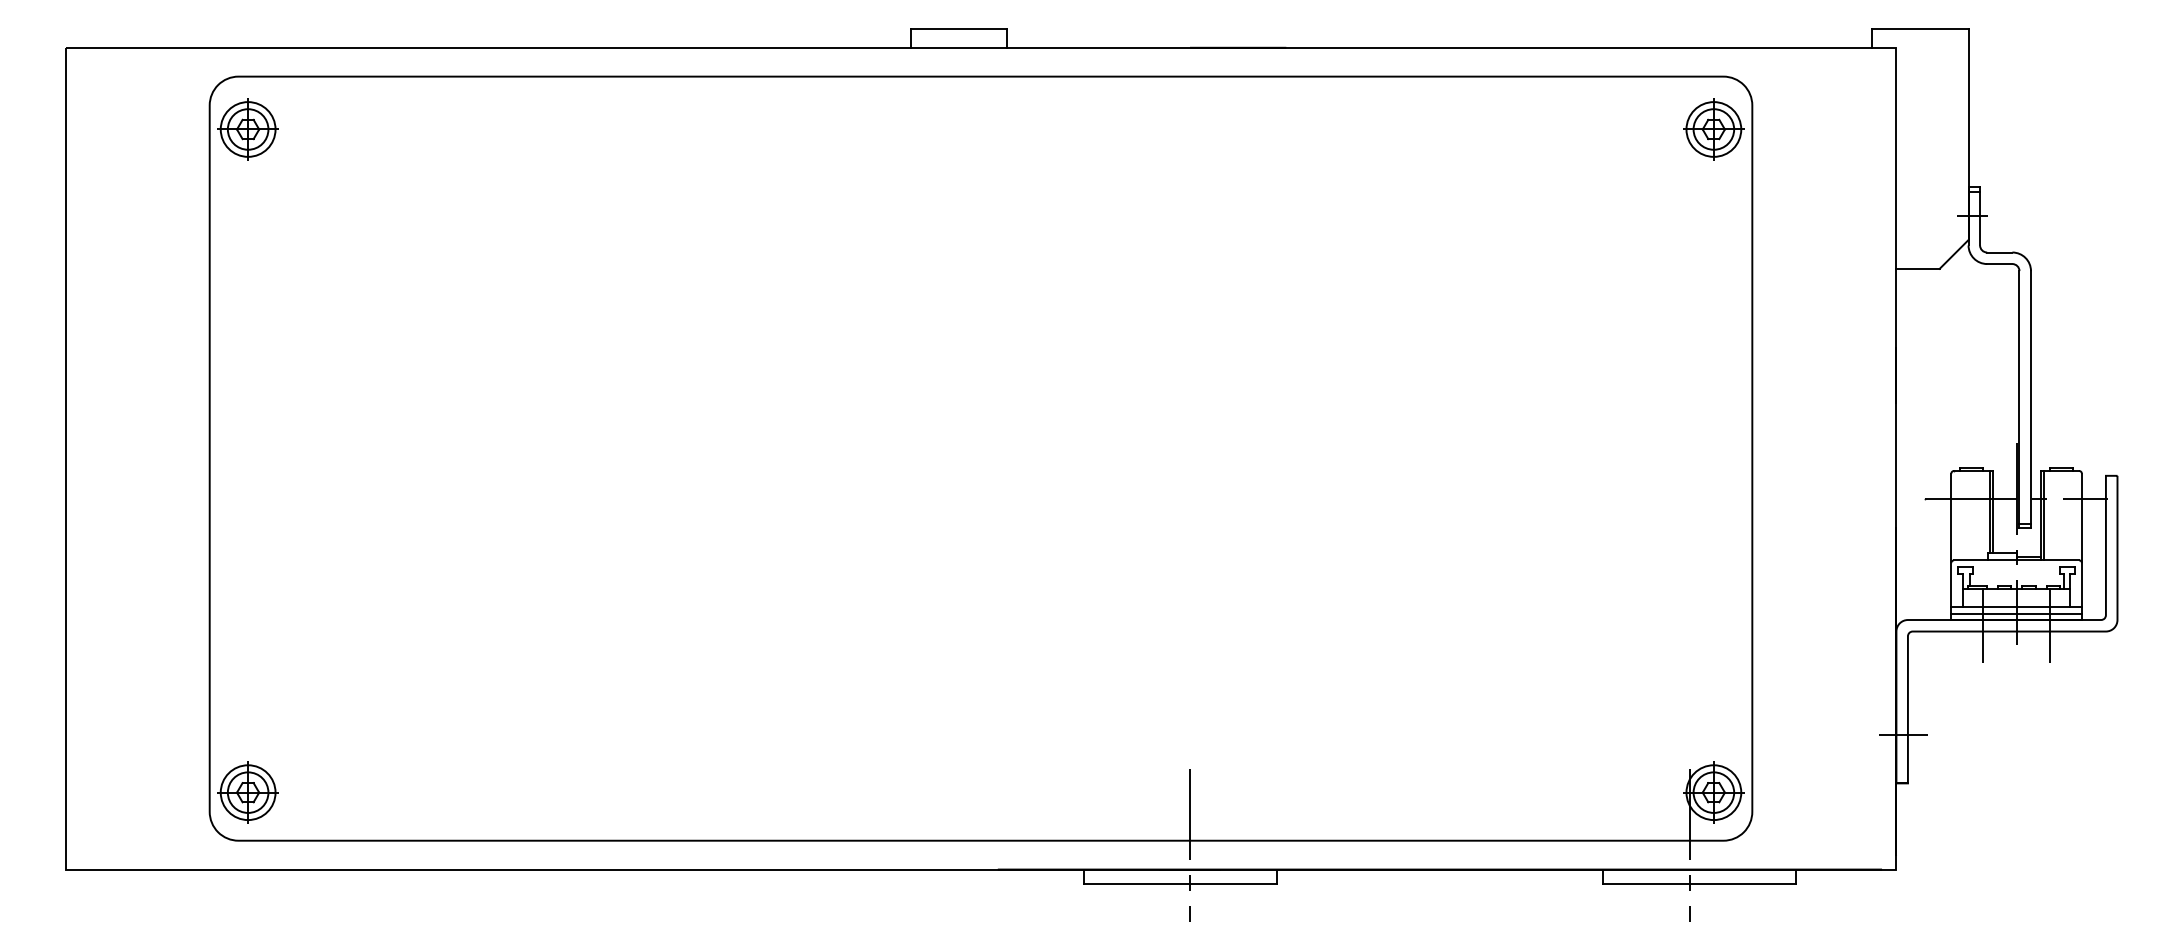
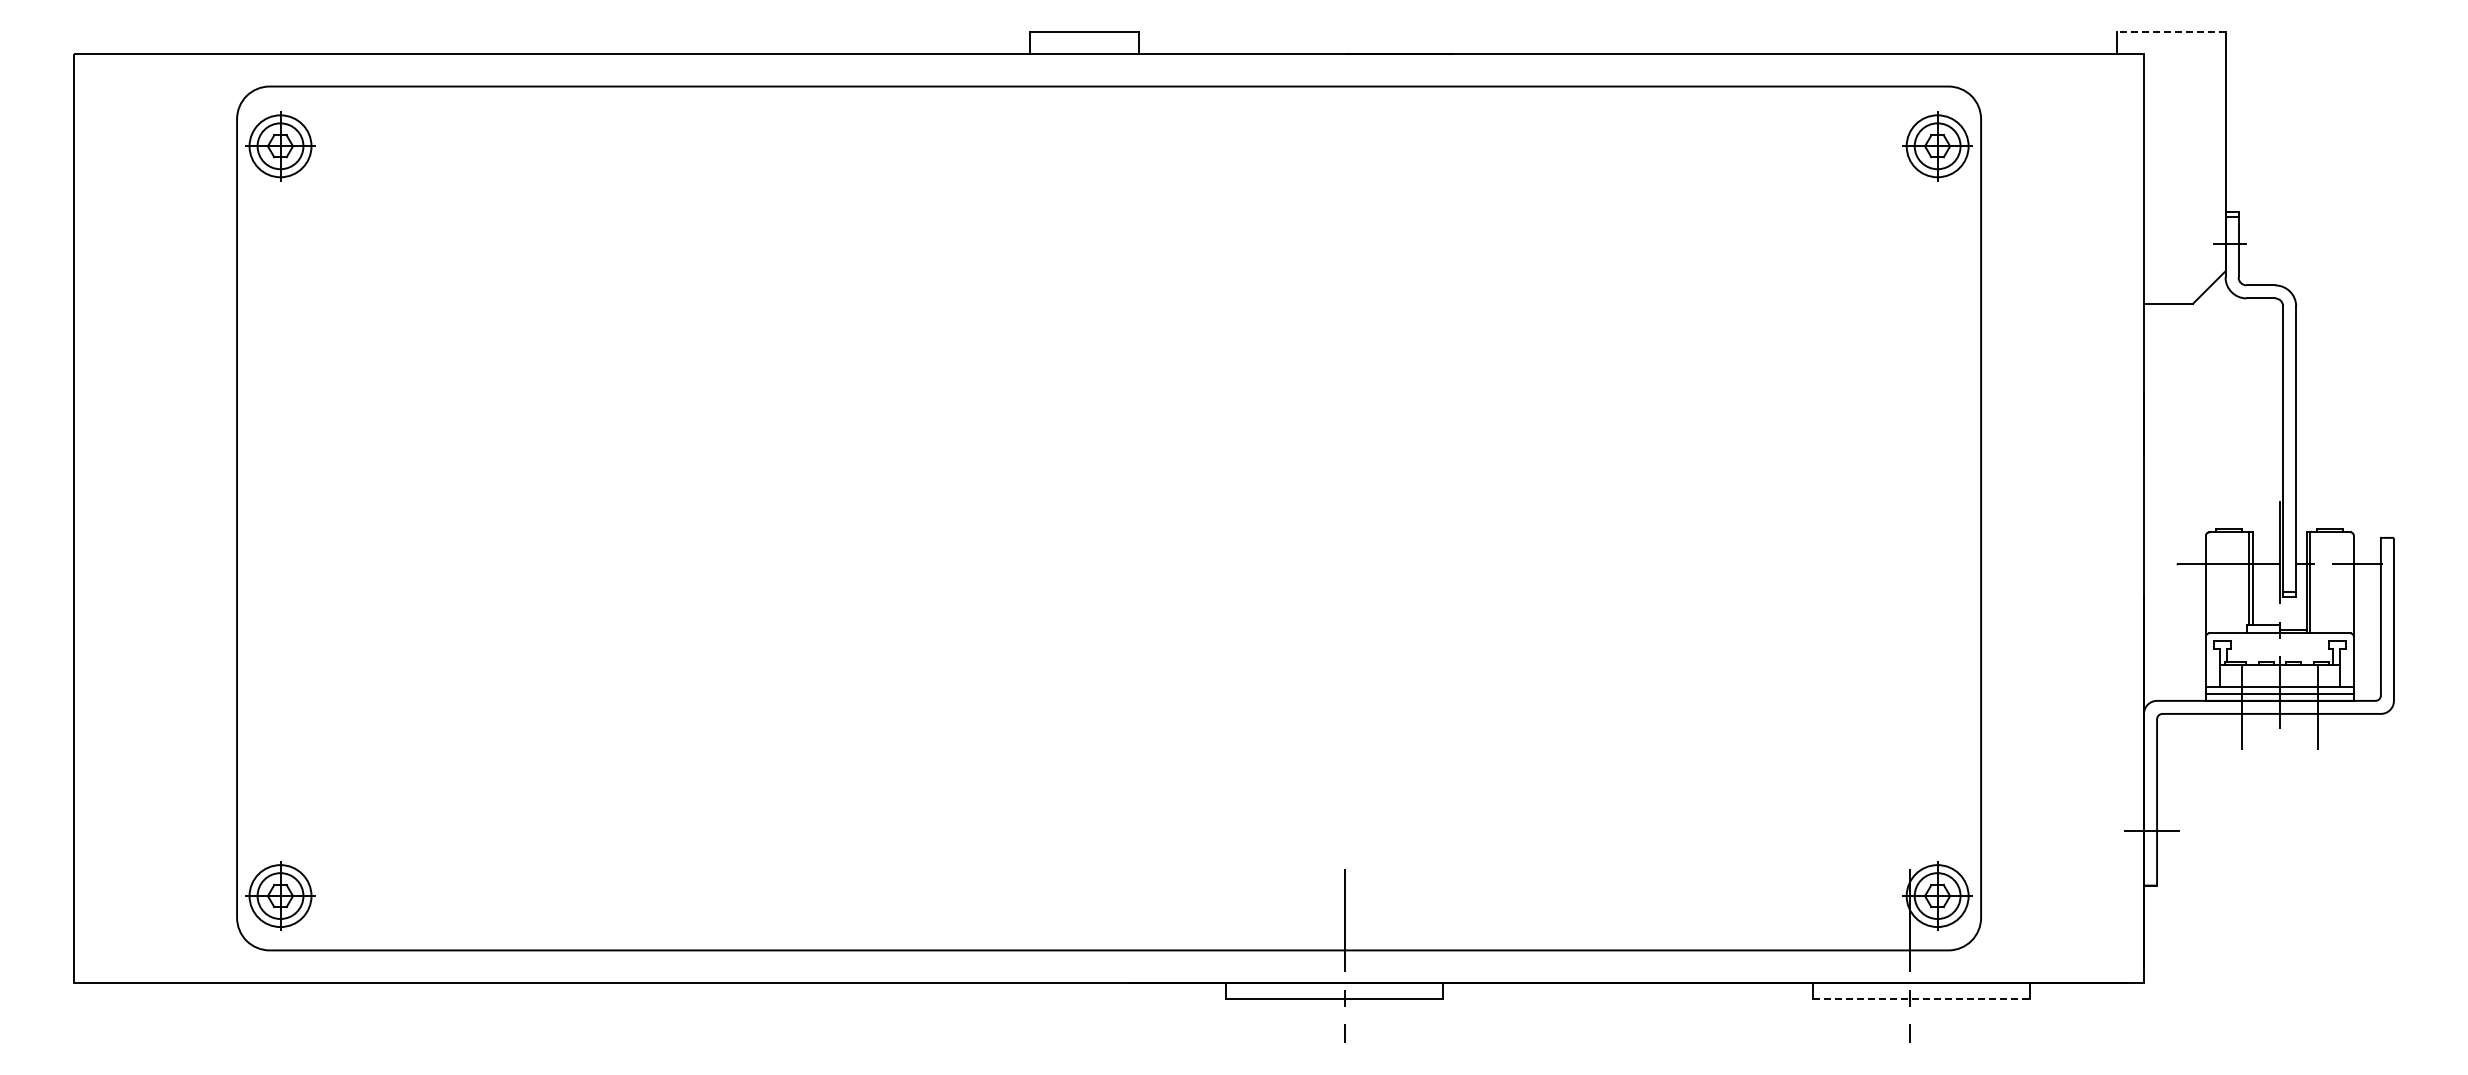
line: (1919, 28) -> (2170, 32), solid -> dashed
line: (1699, 884) -> (1921, 999), solid -> dashed

